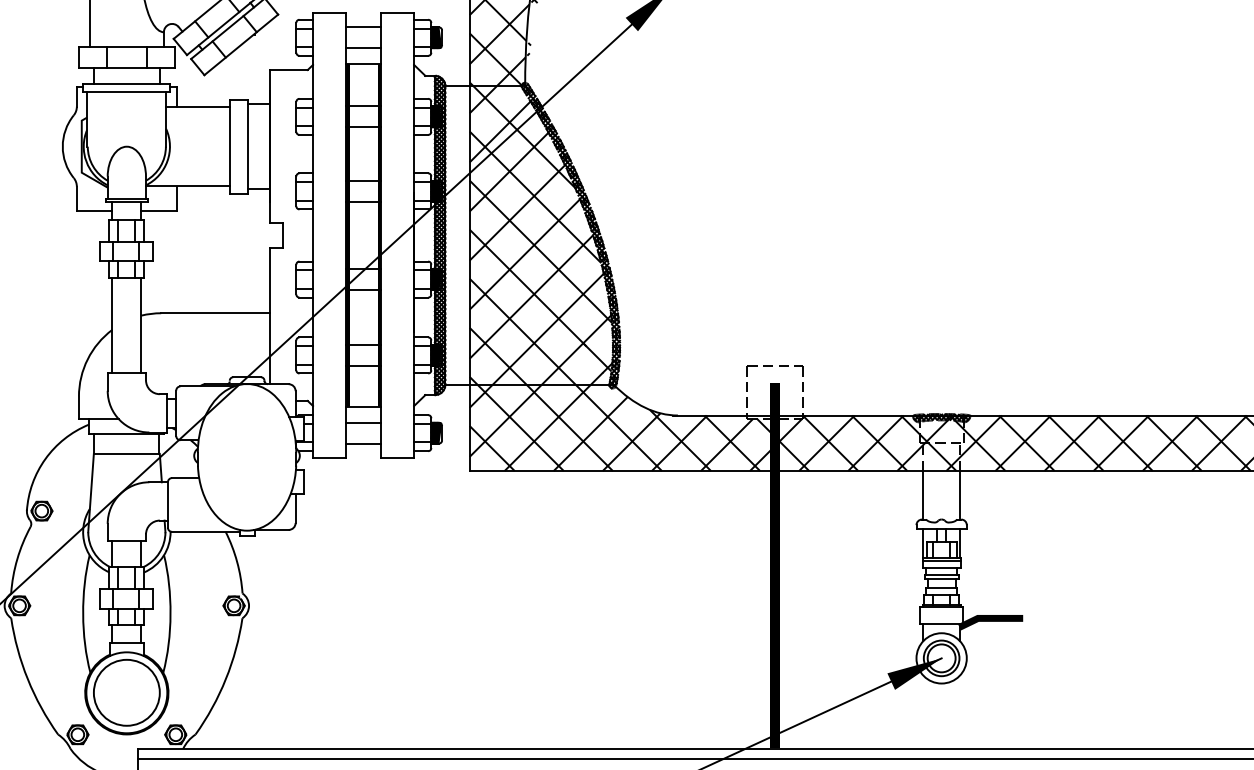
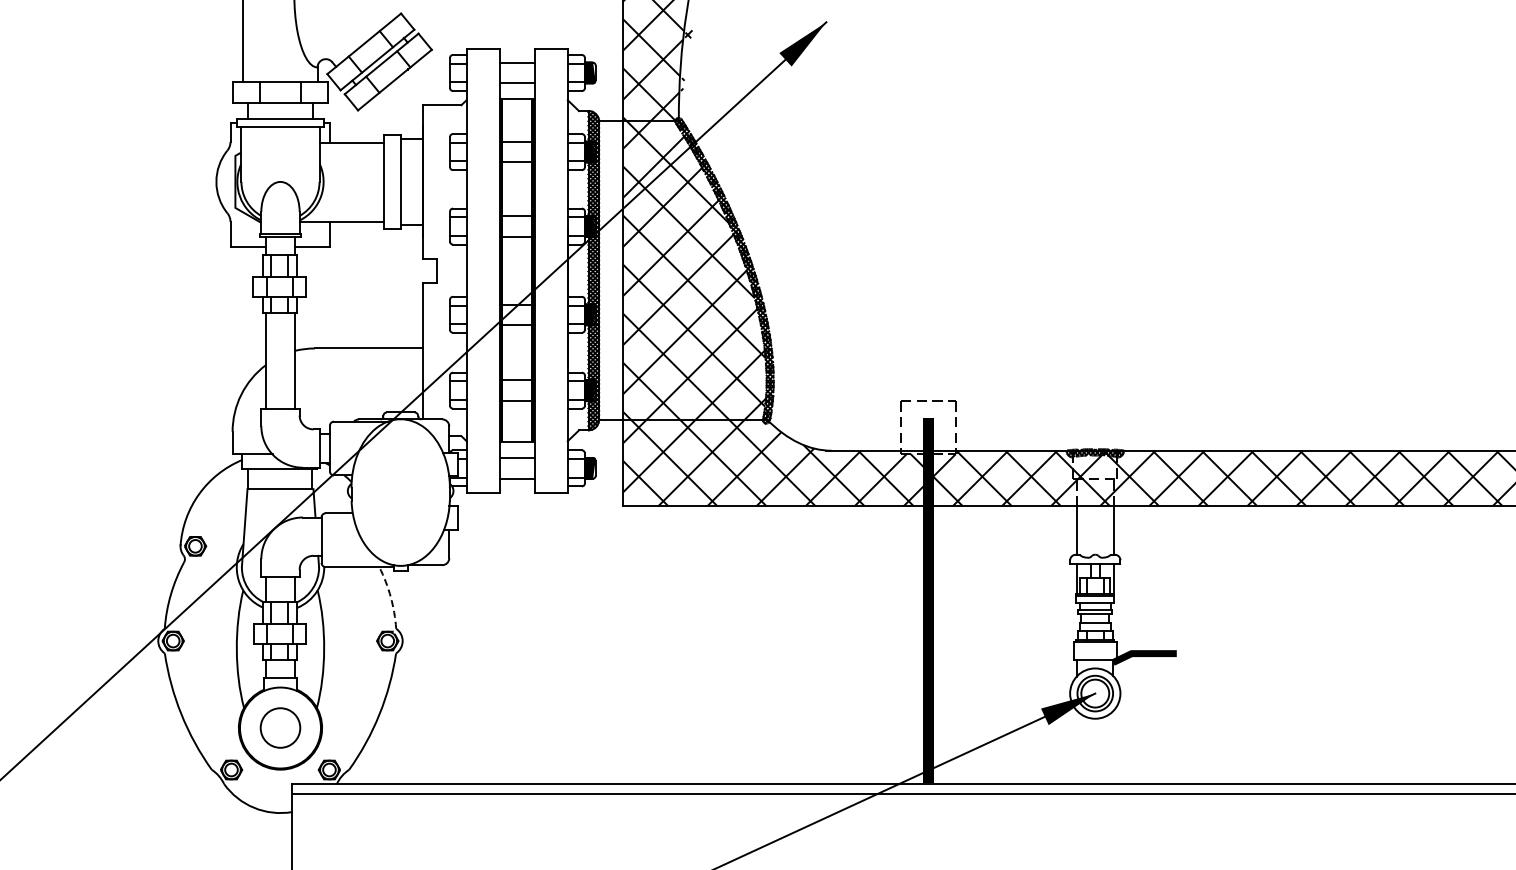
arc: (236, 562) -> (390, 597), solid -> dashed
circle: (126, 693) -> (280, 728), size x0.6

